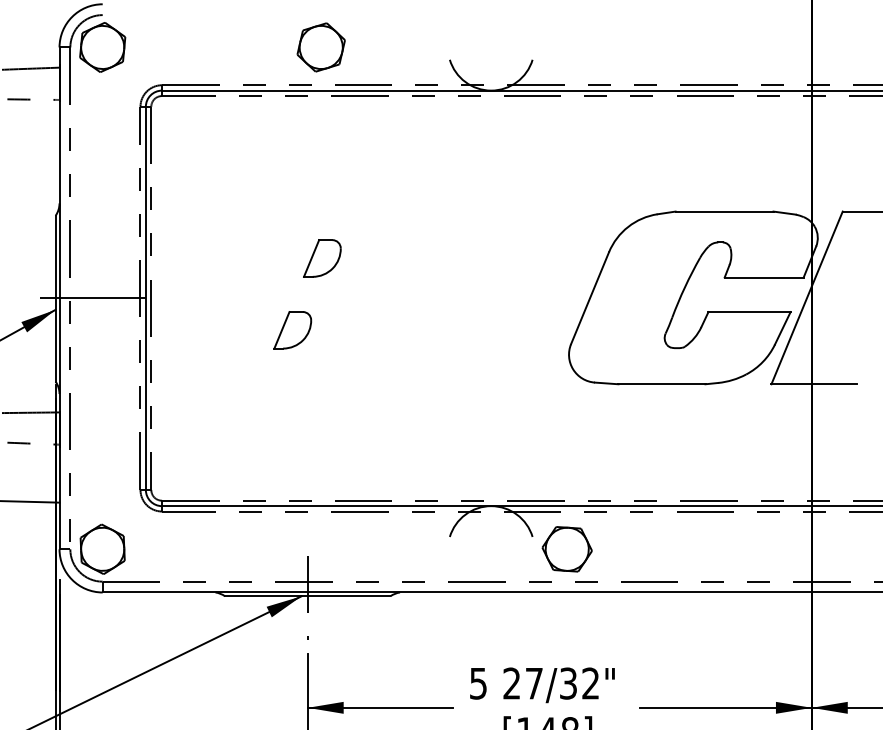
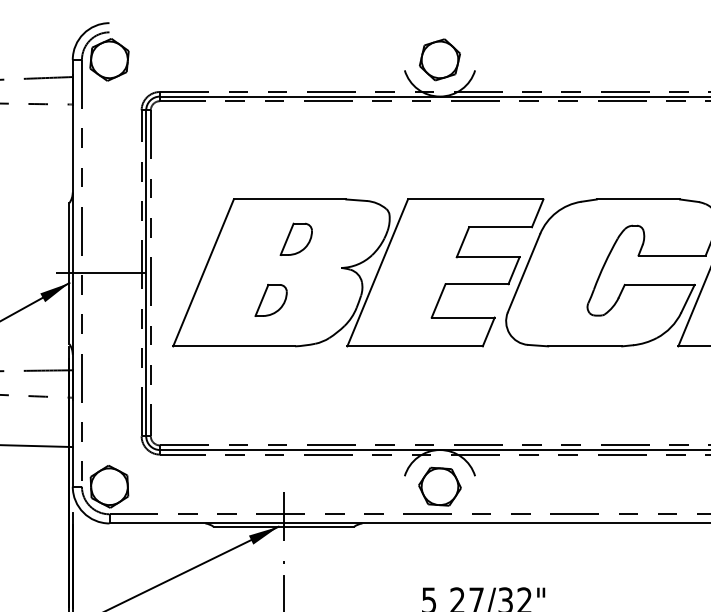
part: (320, 47) -> (439, 59), moved
part: (394, 297) -> (357, 272), added
part: (566, 549) -> (439, 486), moved

